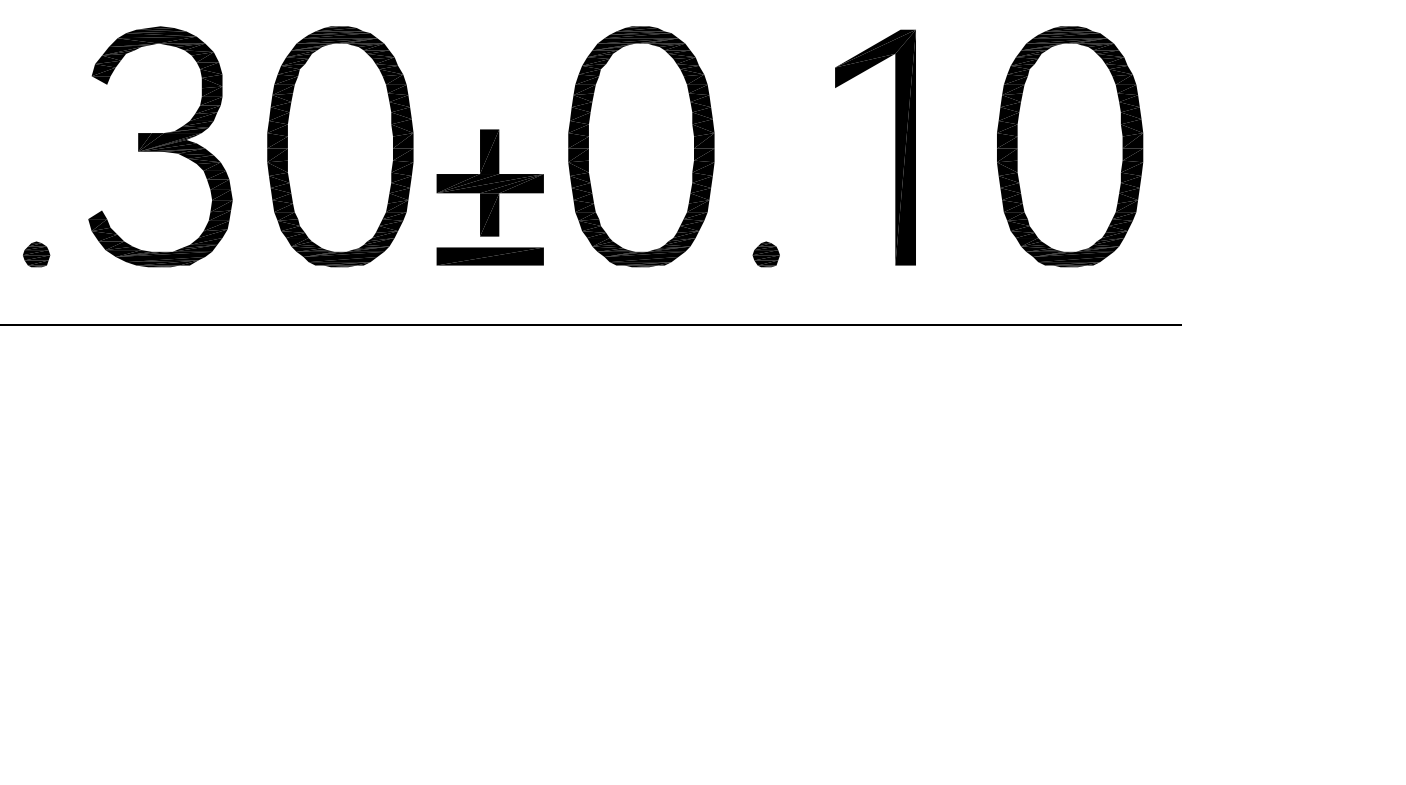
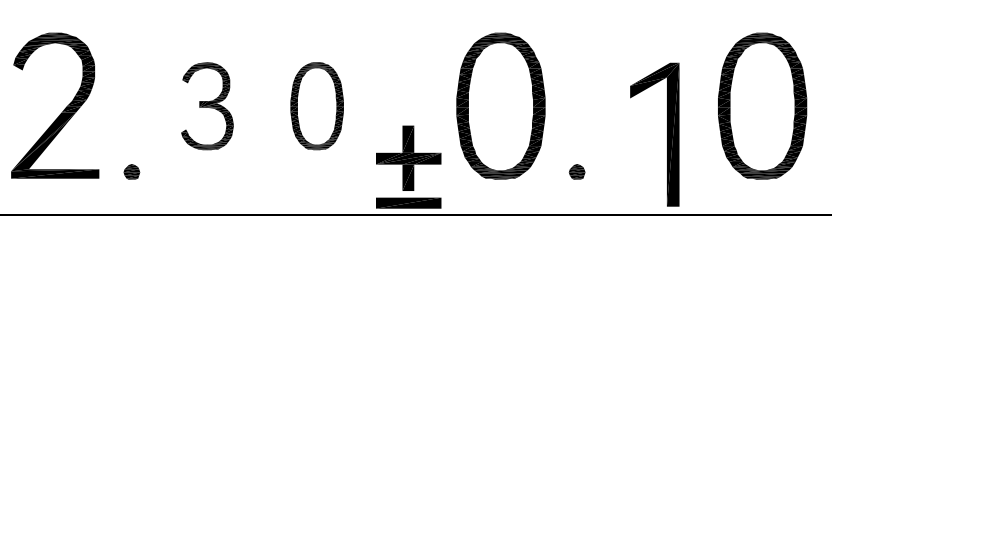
part: (160, 145) -> (207, 105), size x0.6
part: (339, 145) -> (316, 105), size x0.6
part: (896, 147) -> (667, 134), moved
part: (489, 196) -> (408, 166), moved

